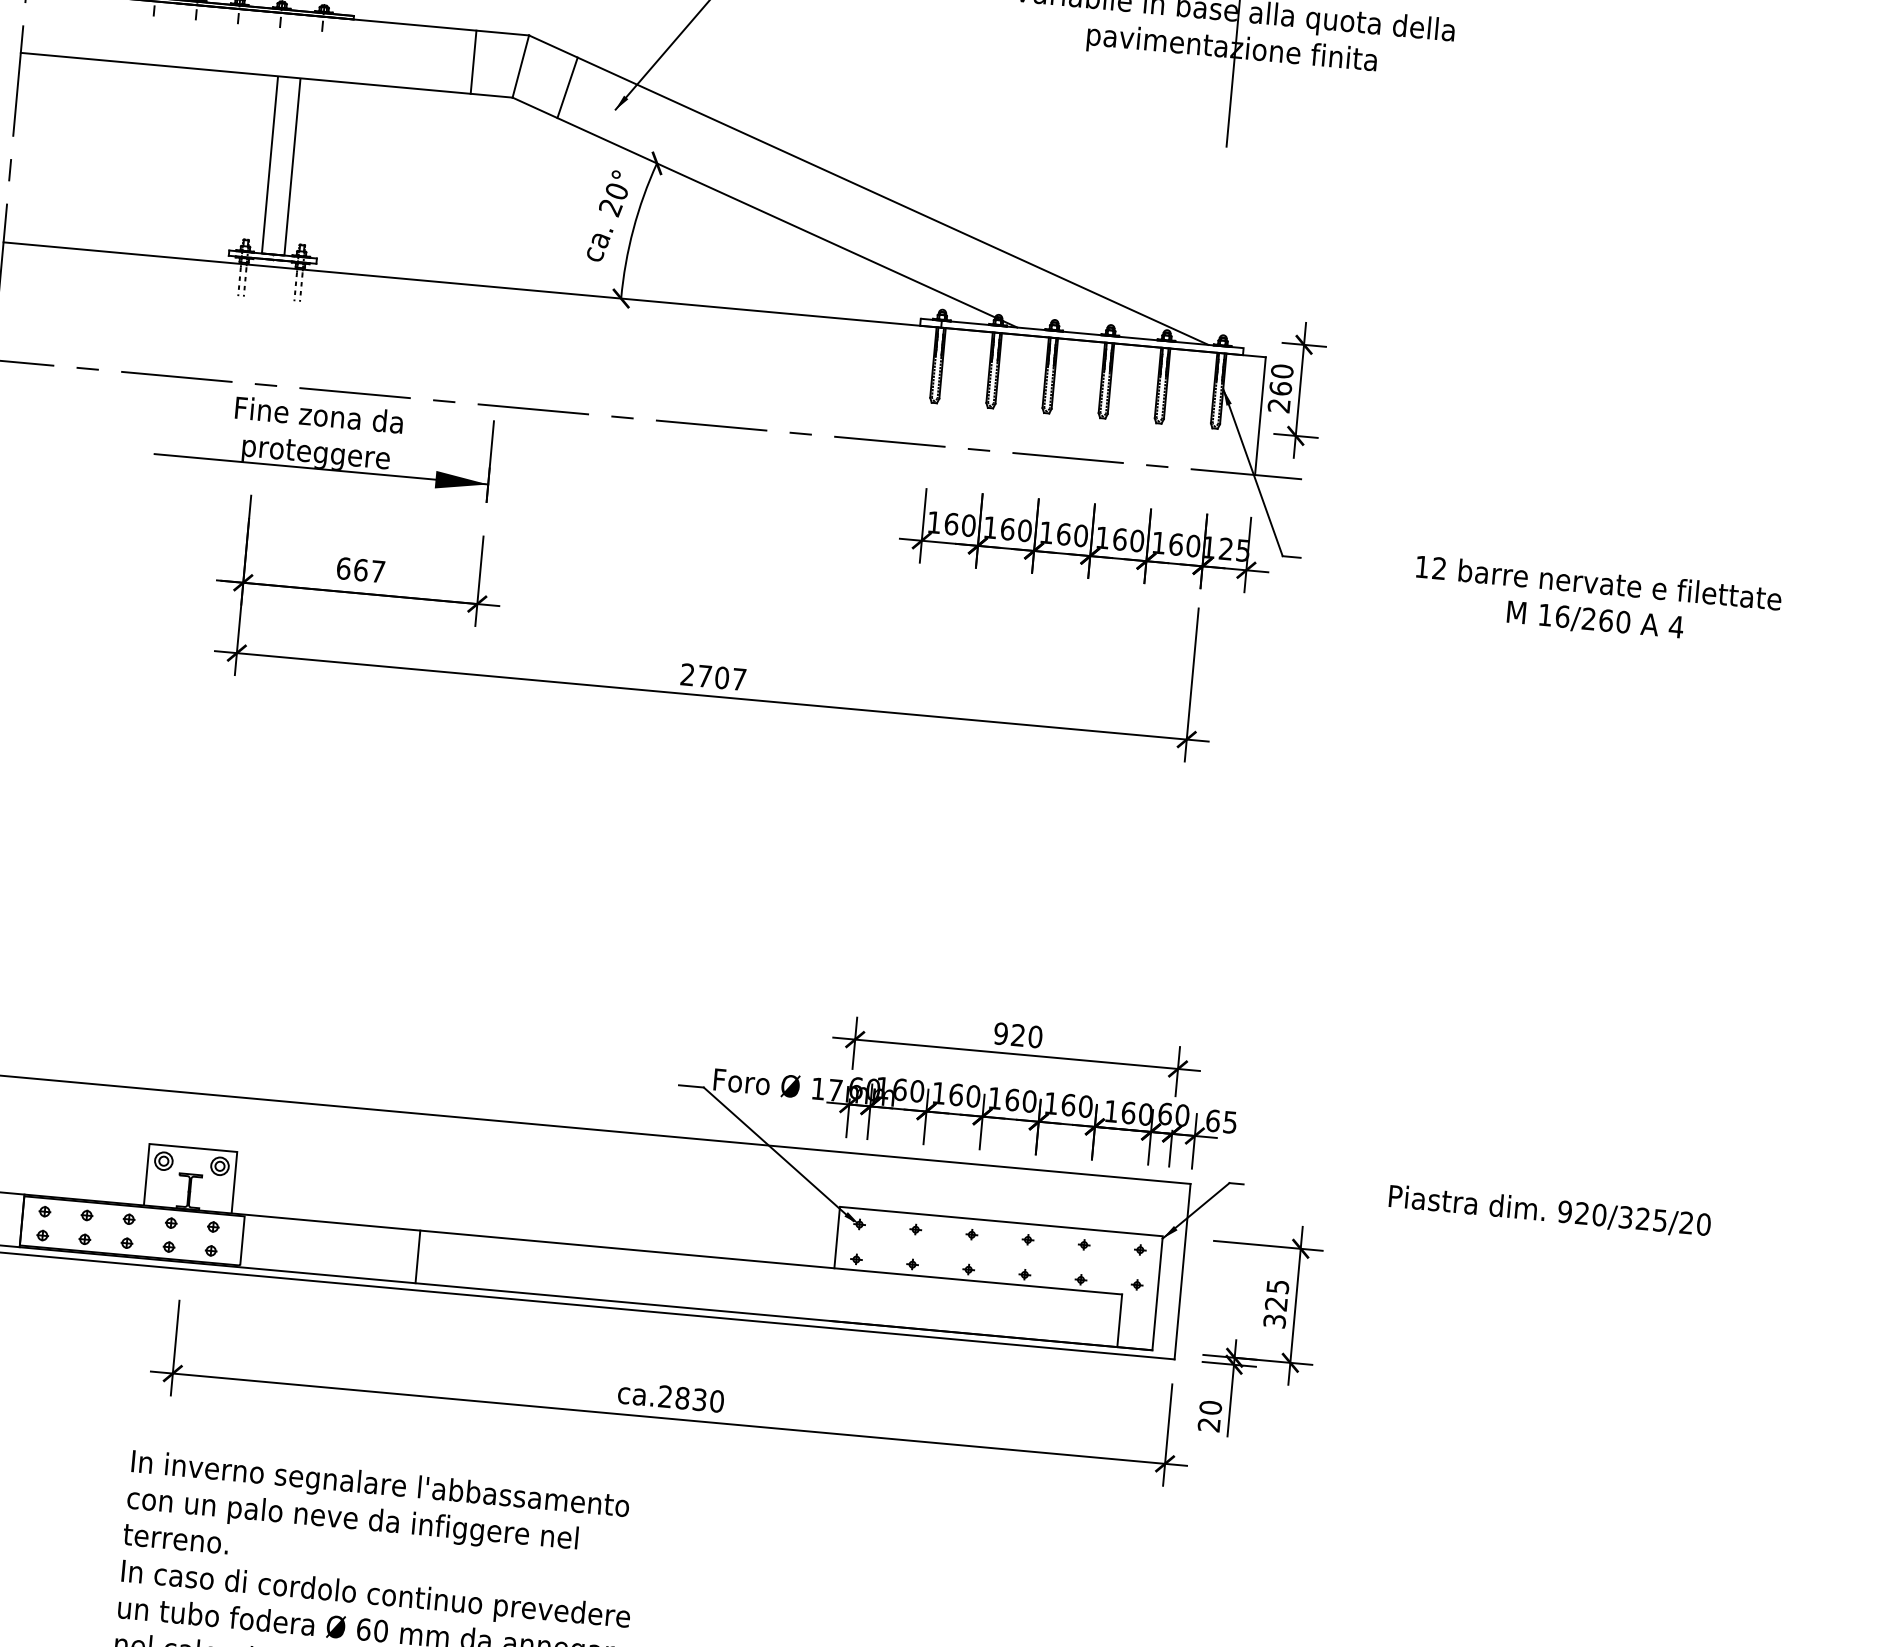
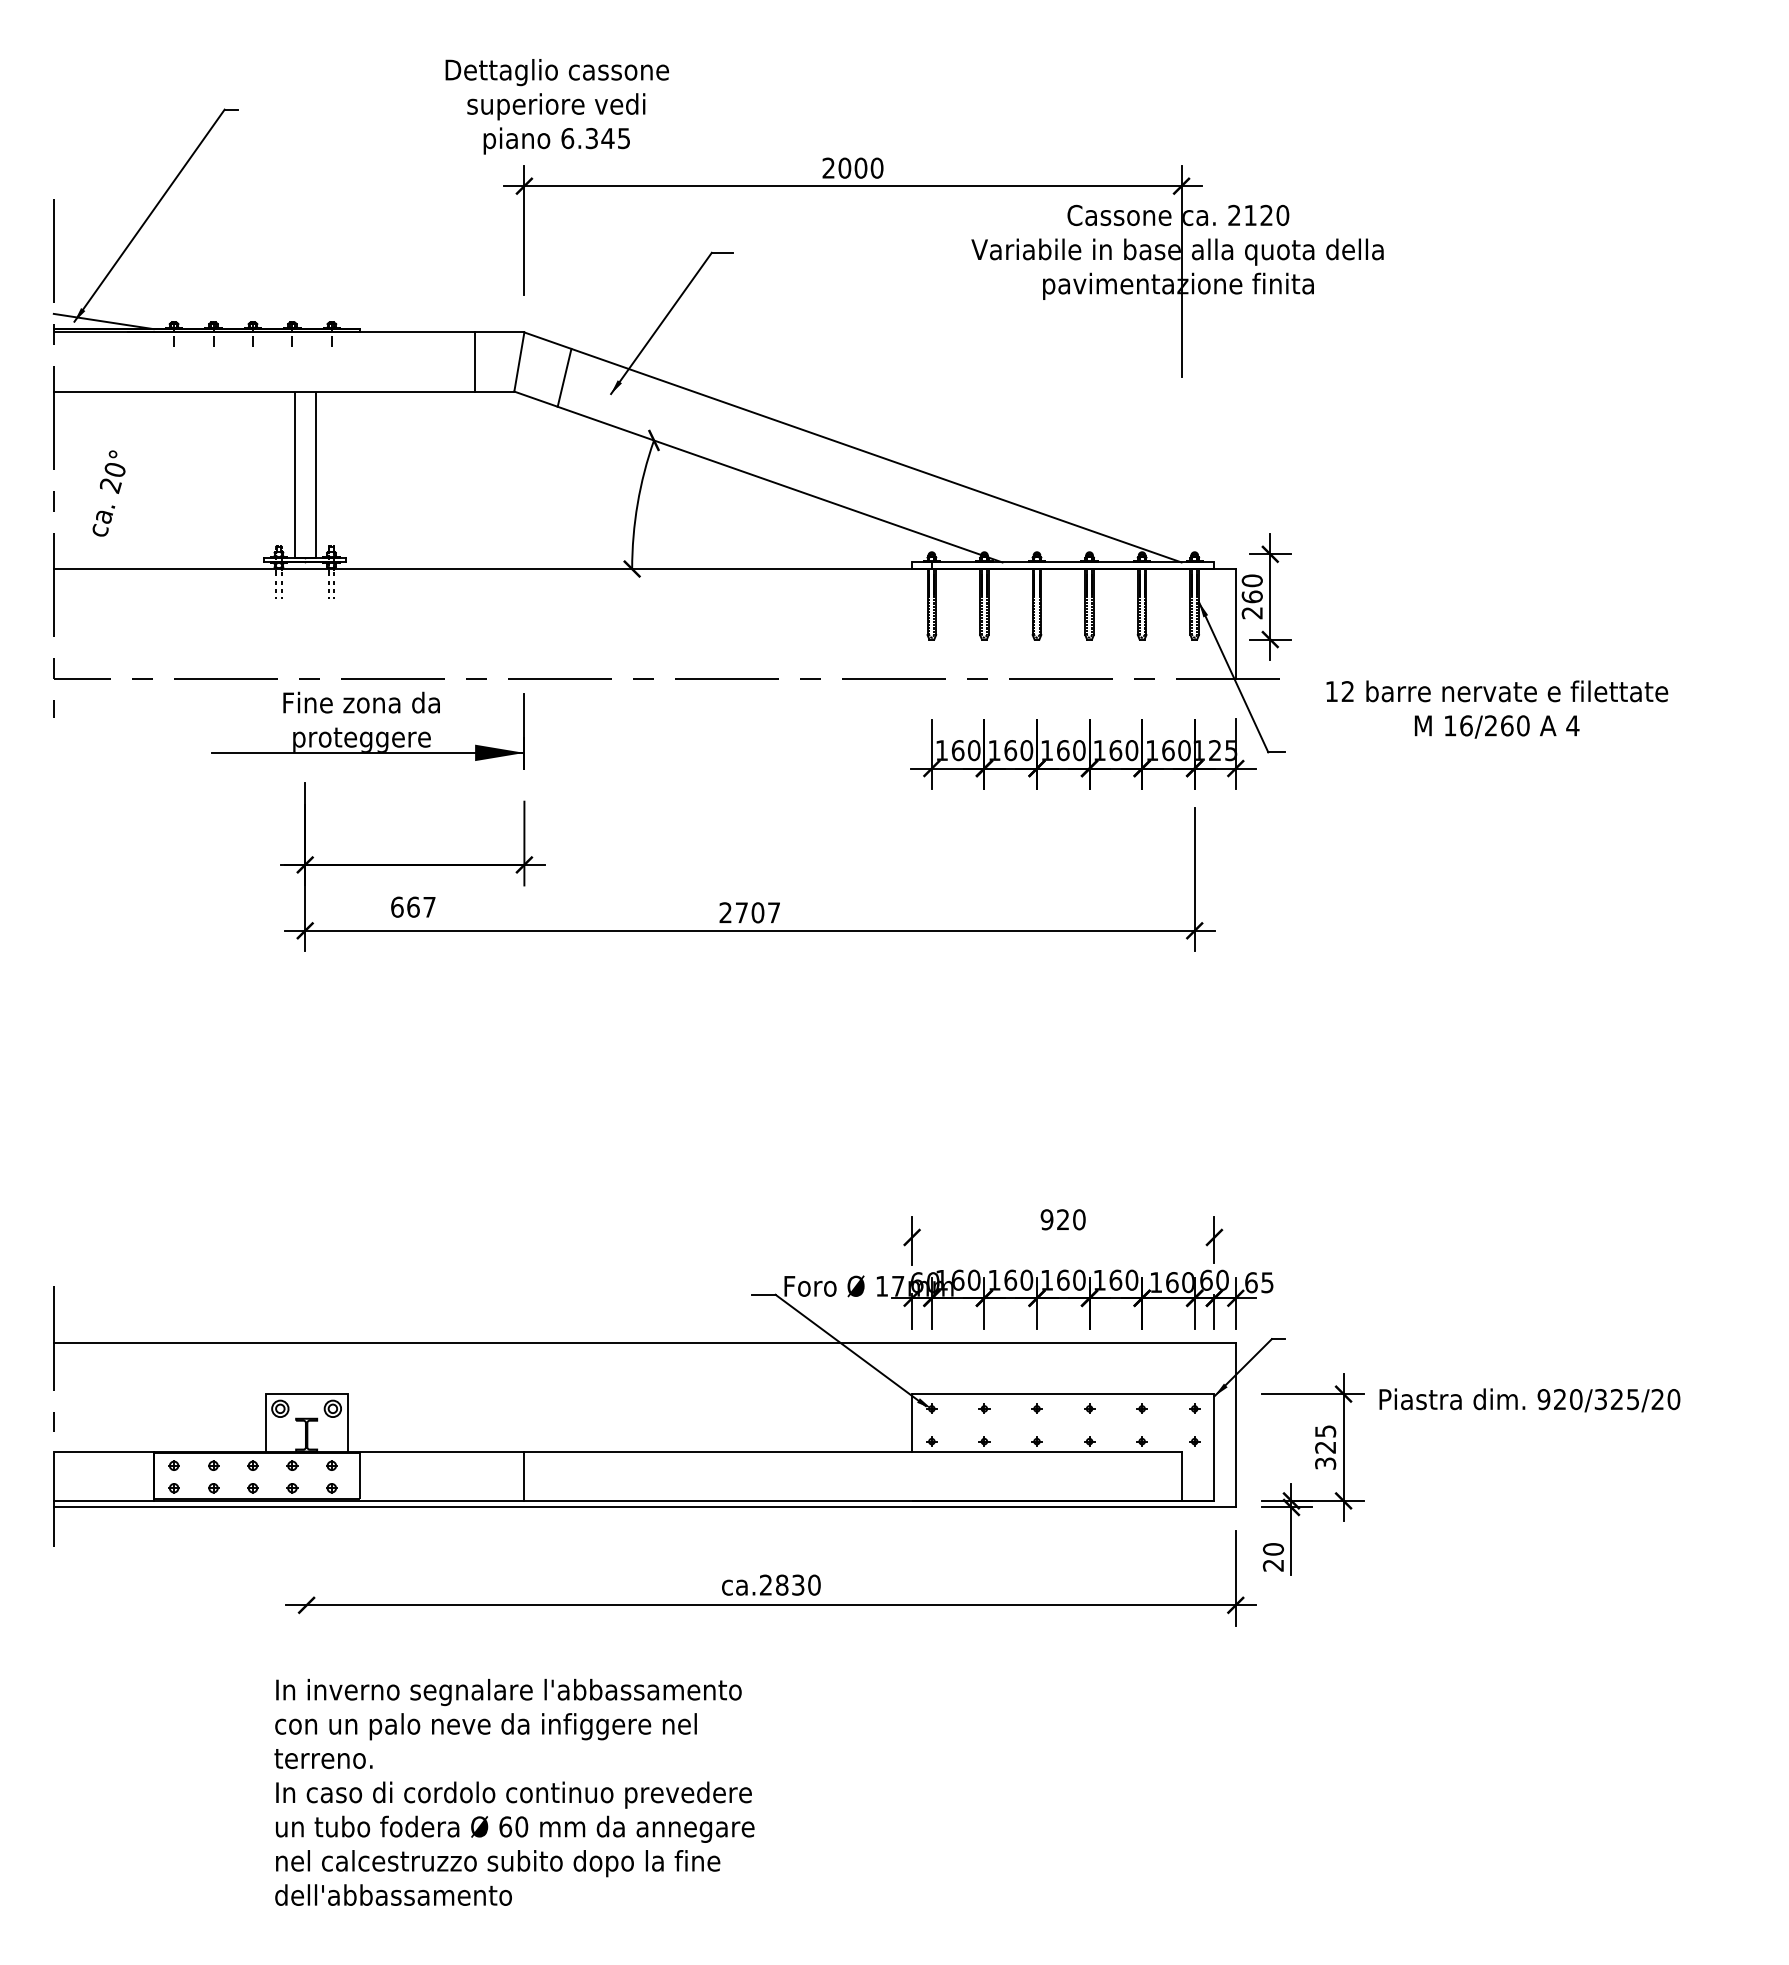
text: (607, 216) -> (108, 493), moved
text: (361, 569) -> (413, 906), moved
text: (1597, 602) -> (1497, 709), moved
line: (1015, 1054) -> (1062, 1237), removed
text: (1549, 1211) -> (1529, 1400), moved
line: (175, 1348) -> (306, 1581), removed

